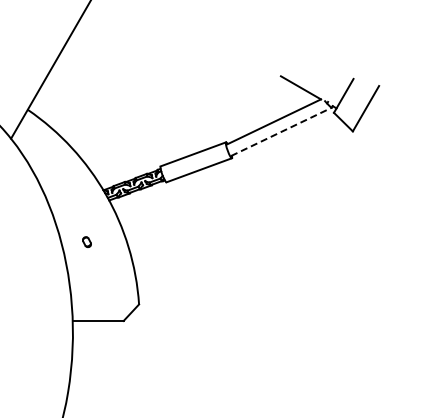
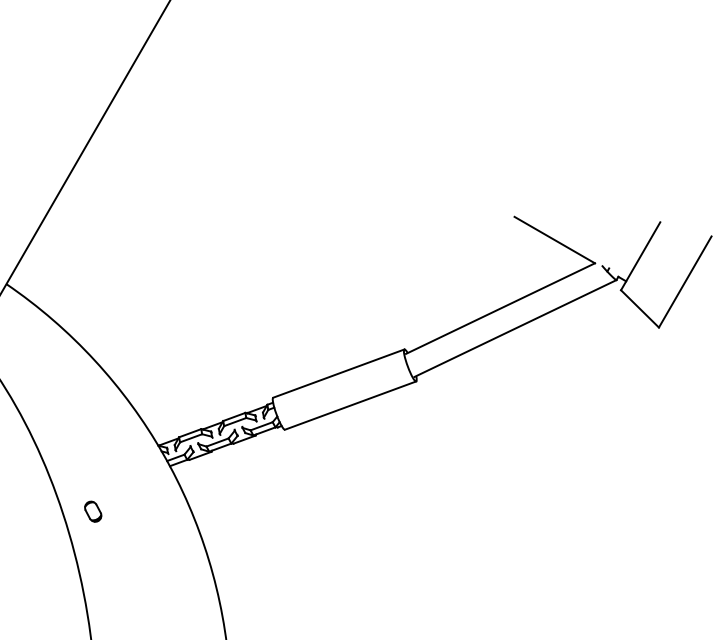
line: (281, 131) -> (515, 327), dashed -> solid
part: (86, 241) -> (92, 510), moved

